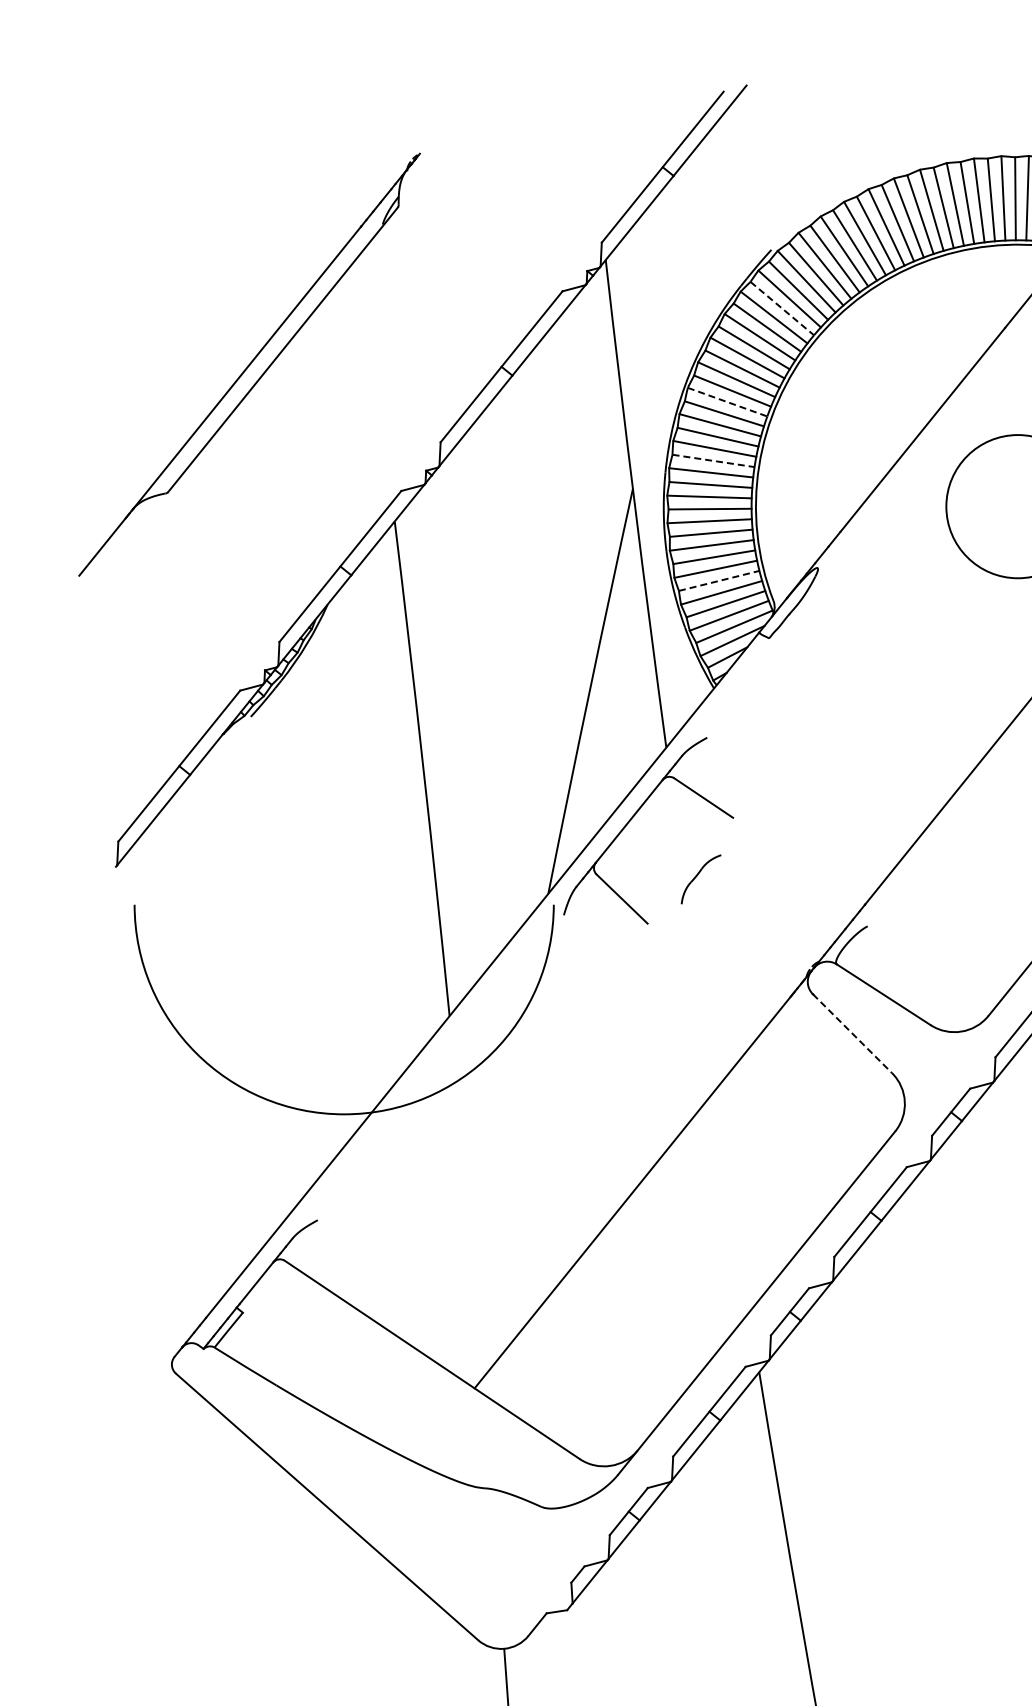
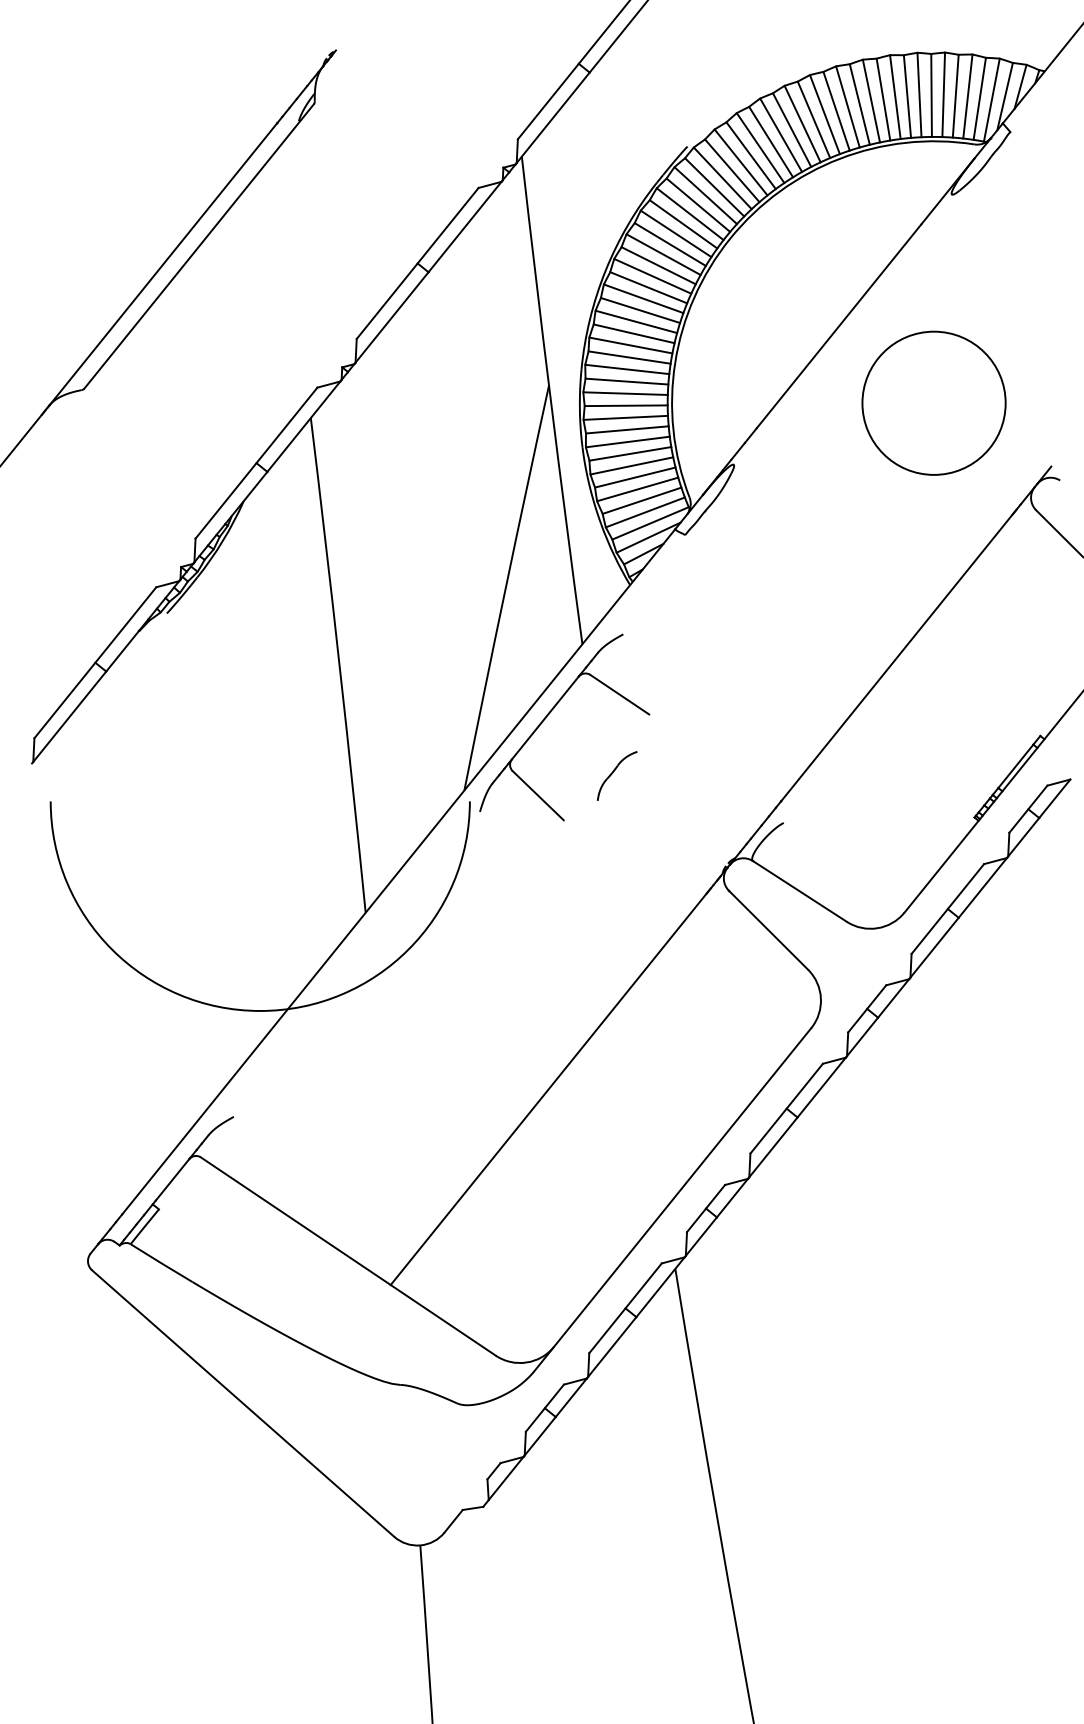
line: (782, 308) -> (698, 205), dashed -> solid
line: (728, 401) -> (644, 298), dashed -> solid
line: (714, 460) -> (630, 357), dashed -> solid
line: (719, 580) -> (635, 477), dashed -> solid
line: (852, 1033) -> (768, 930), dashed -> solid

